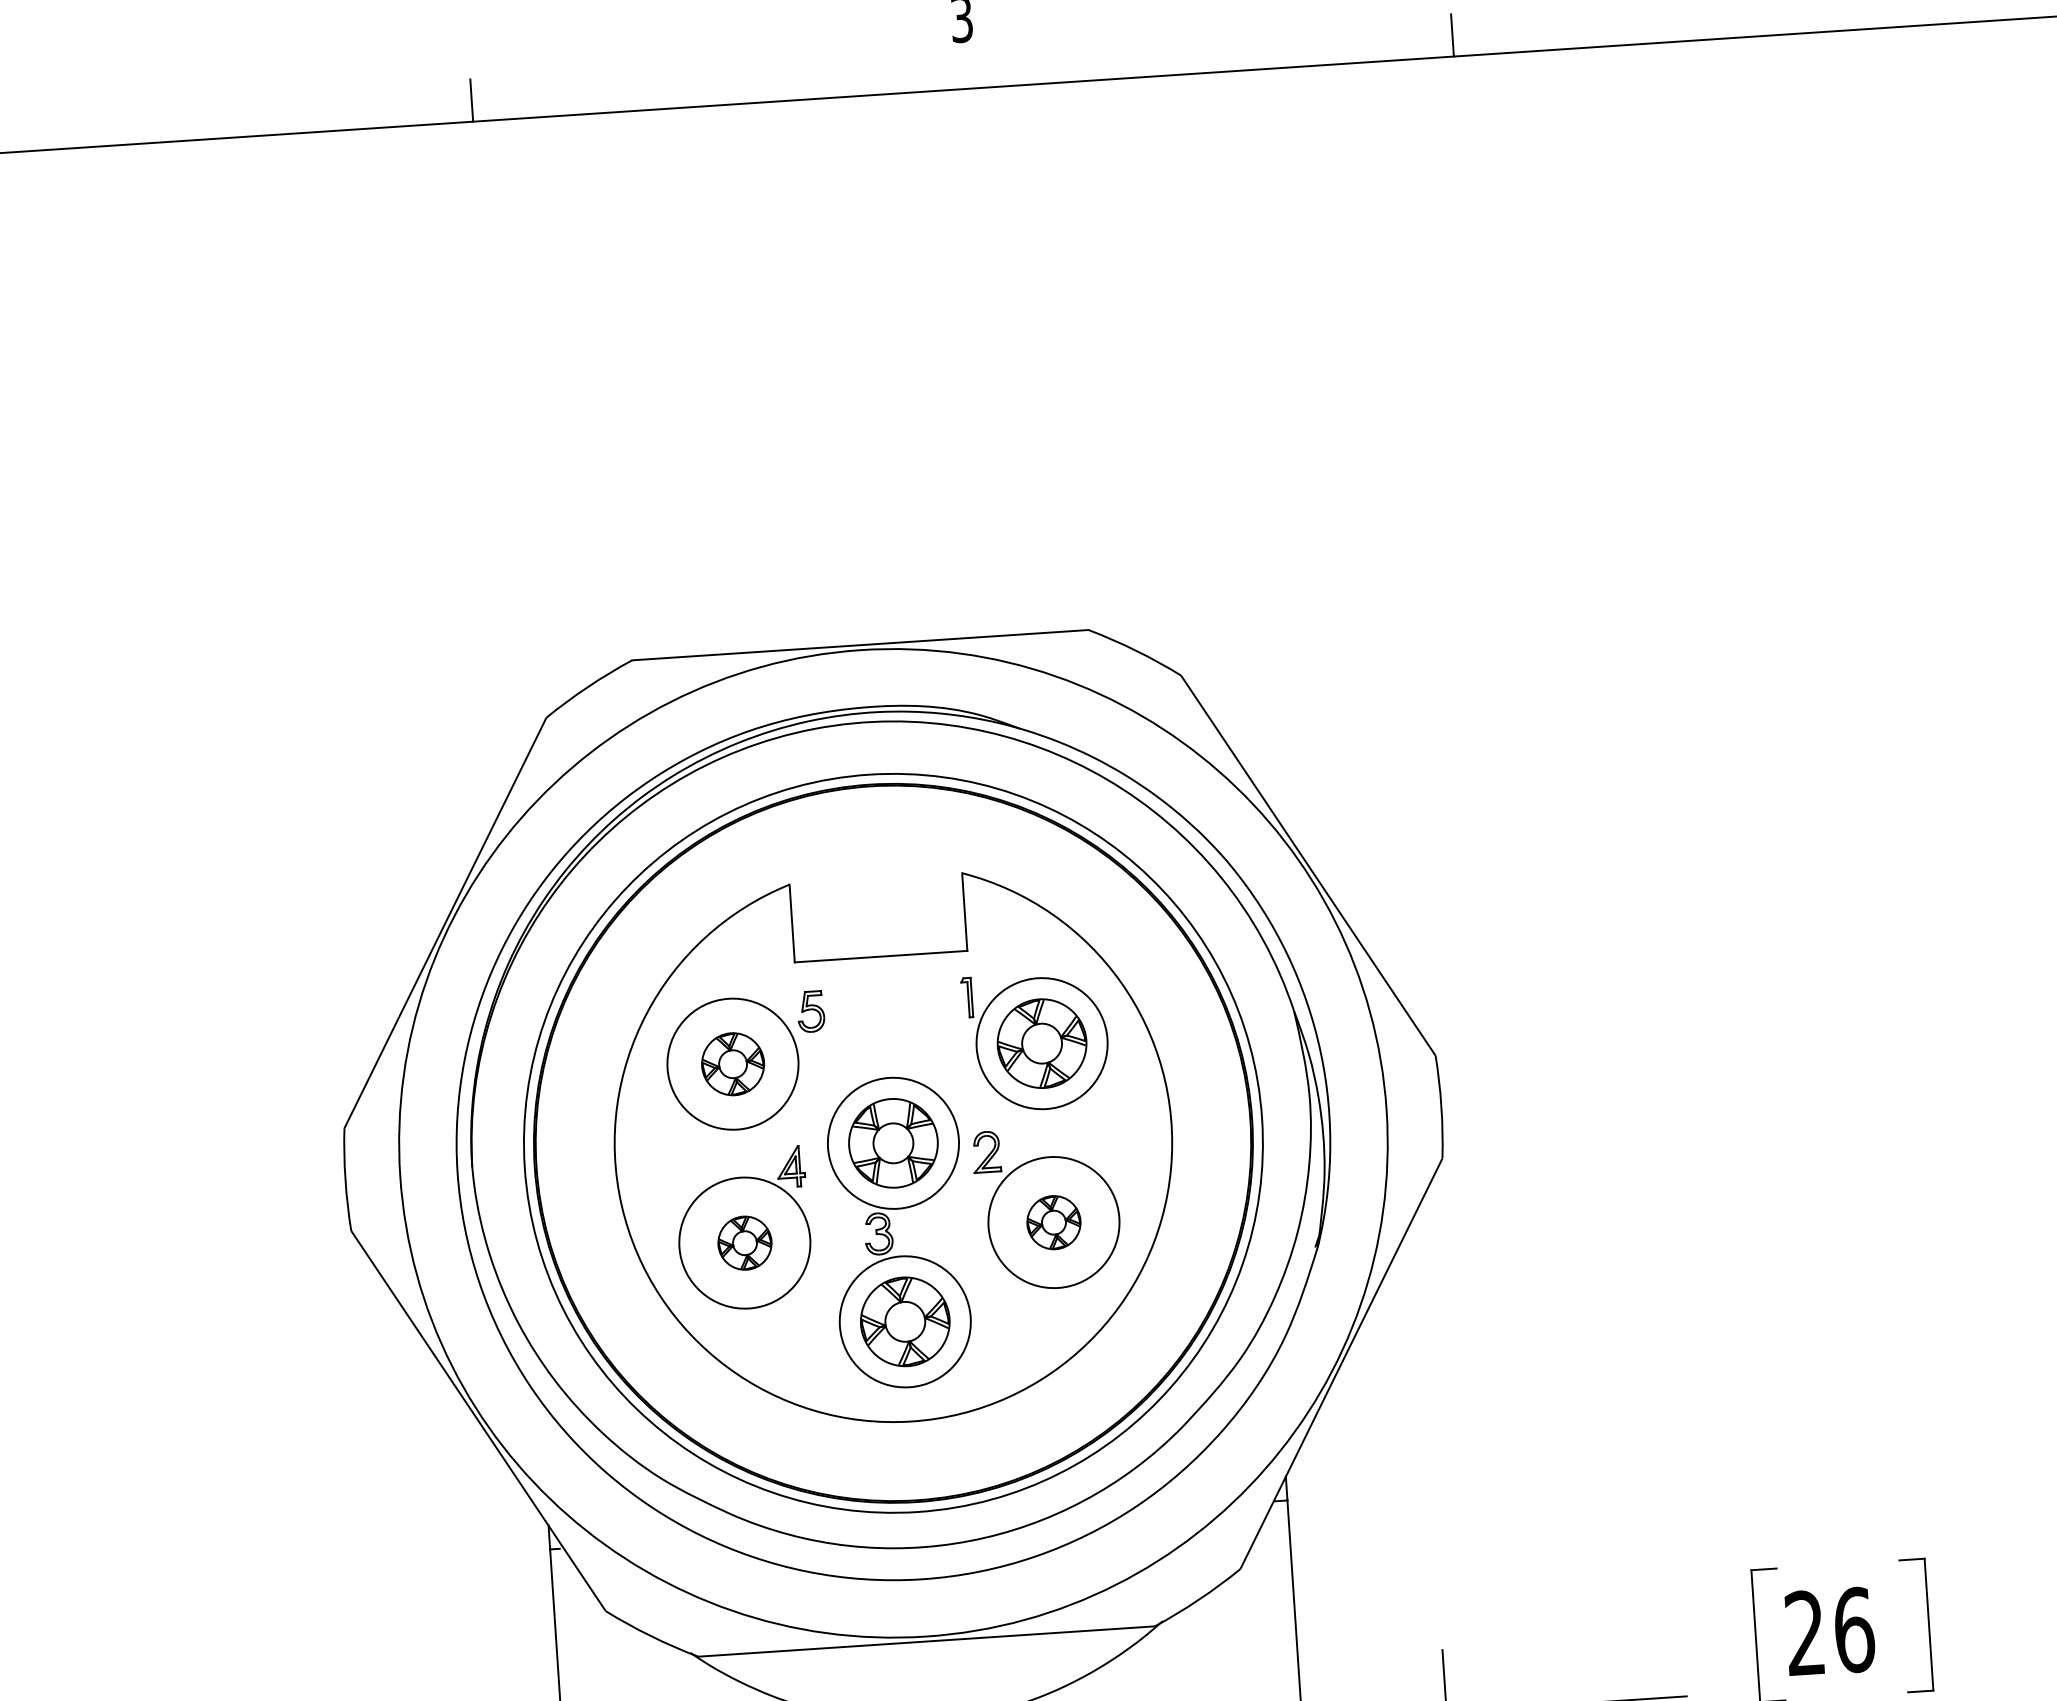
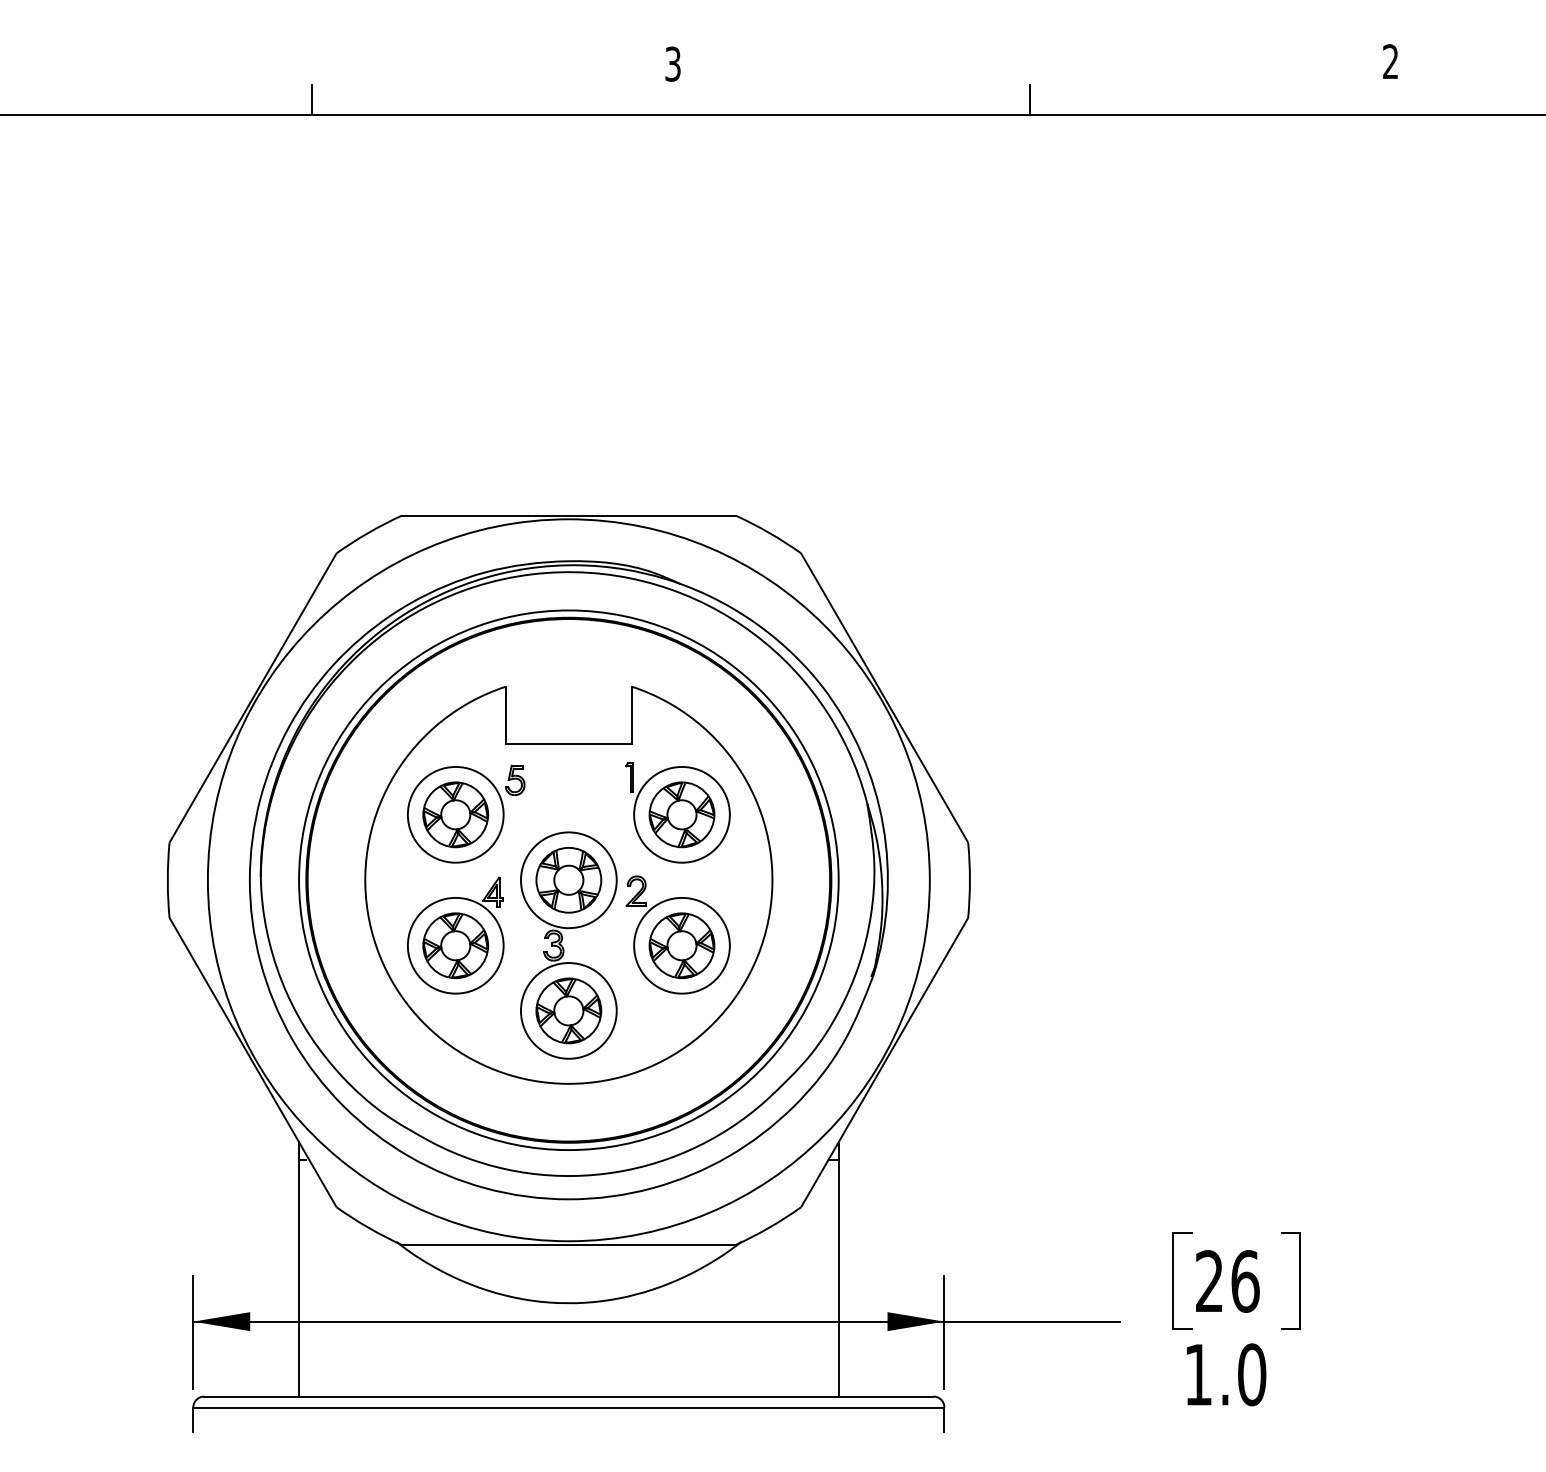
part: (732, 1063) -> (455, 814), size x1.43
part: (1053, 1222) -> (681, 945), size x1.67
part: (744, 1242) -> (455, 945), size x1.67

